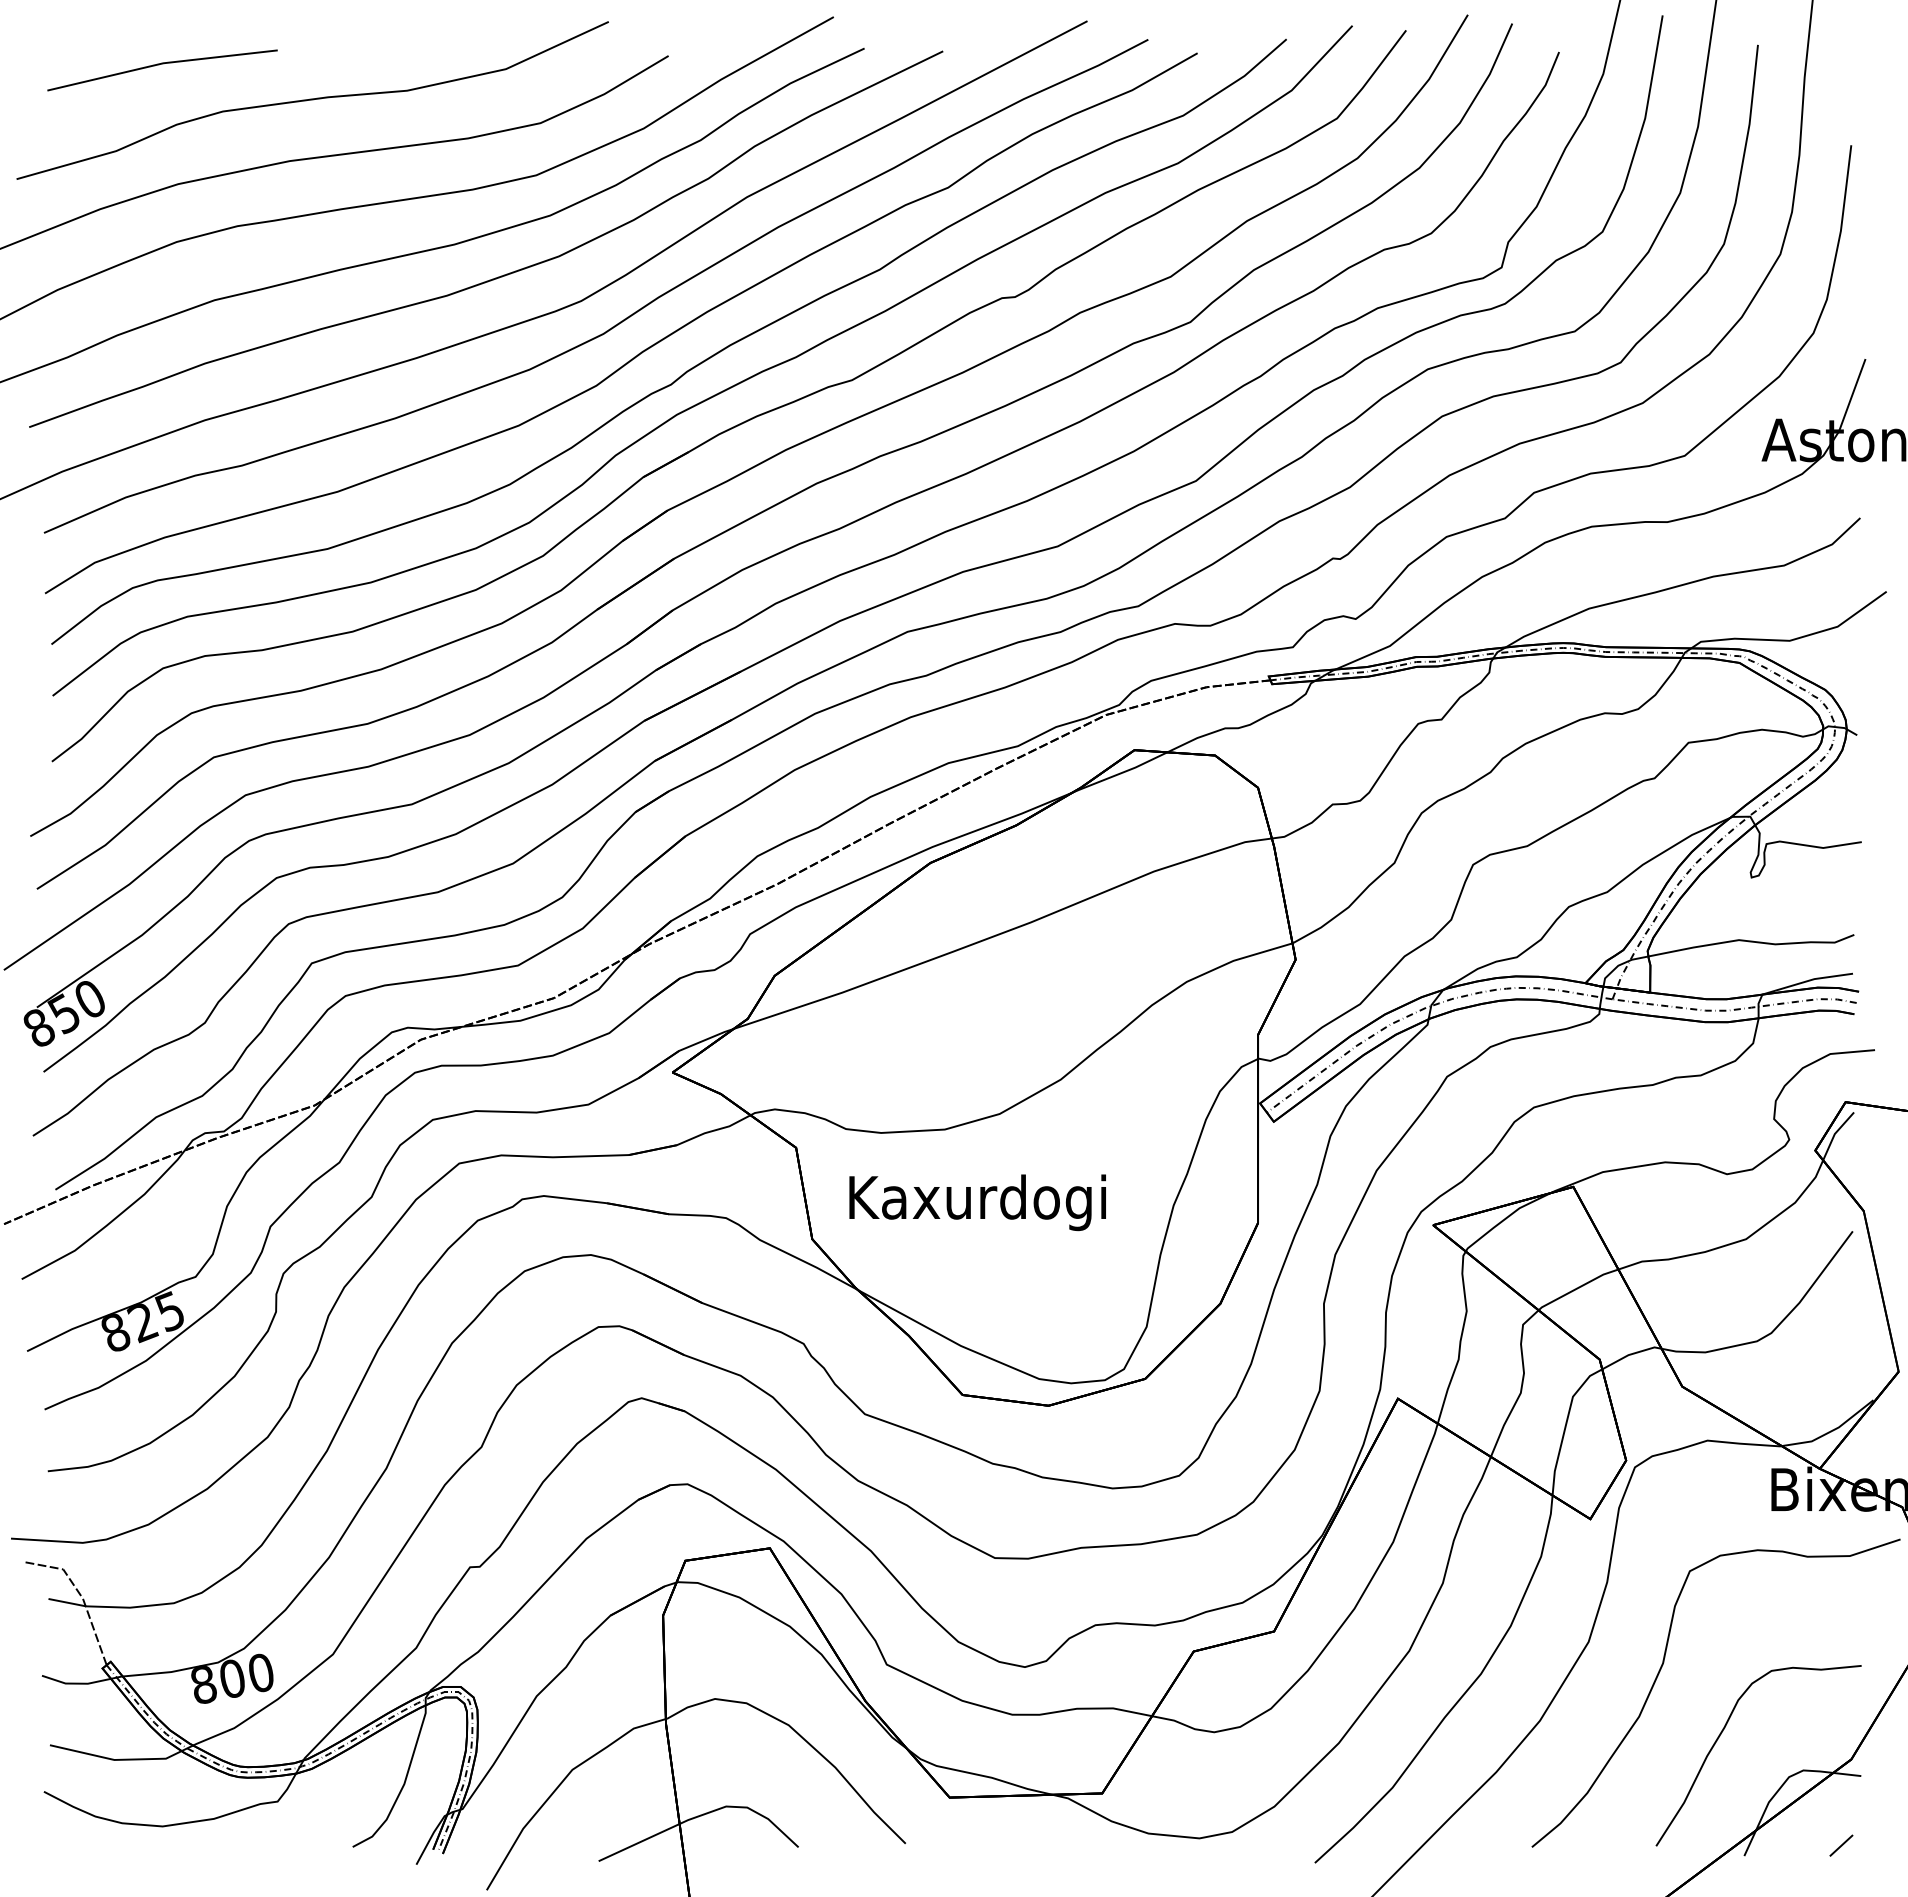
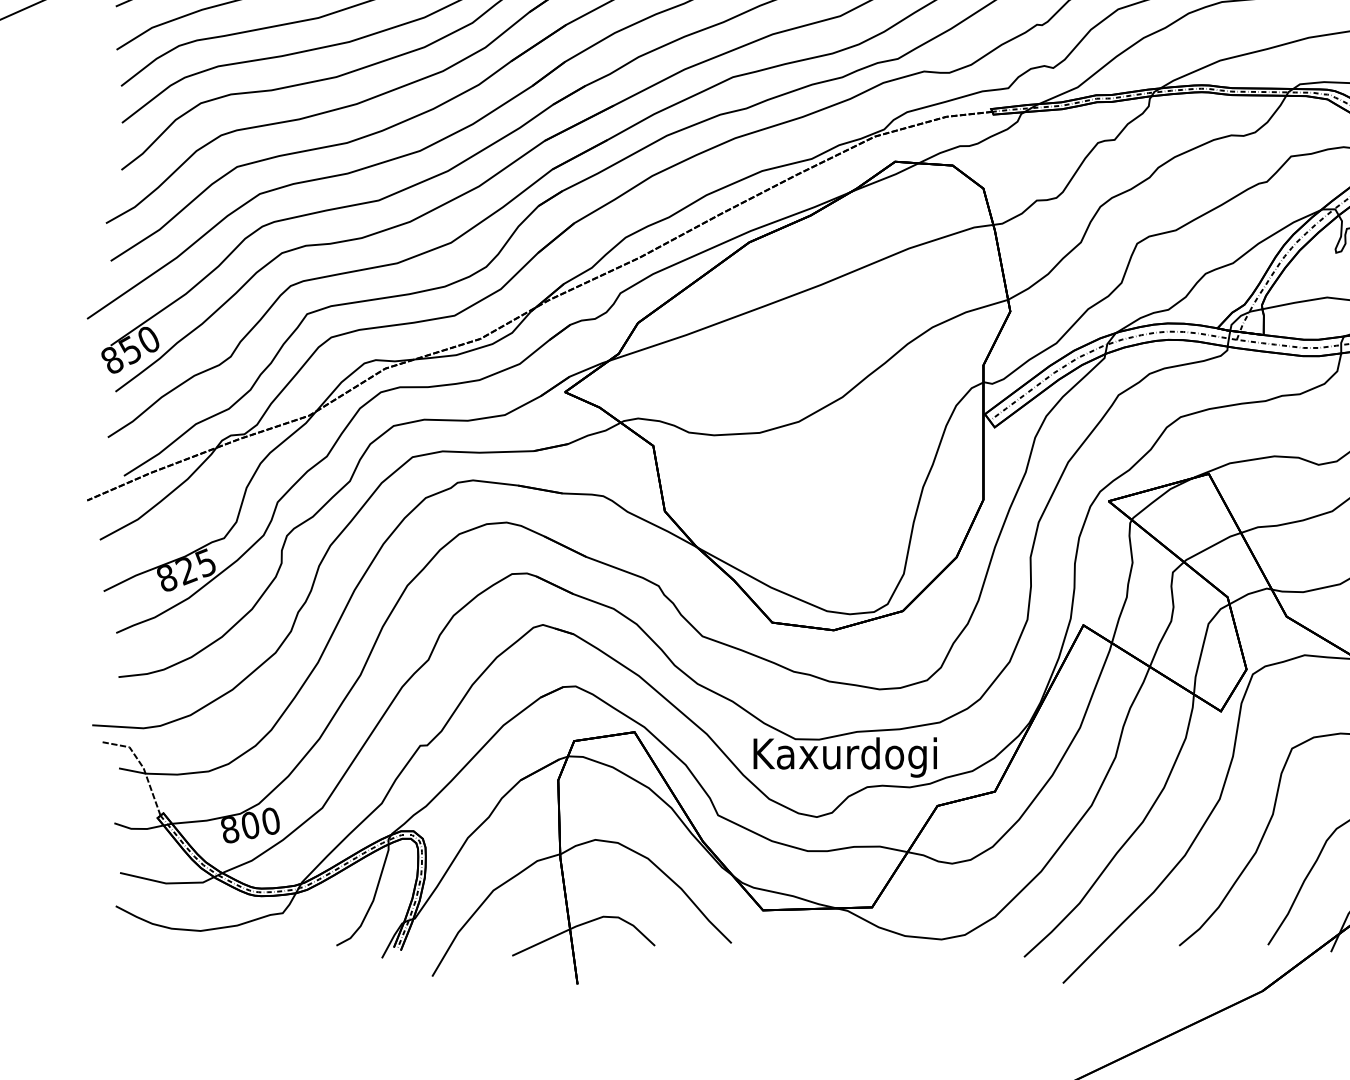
text: (977, 1202) -> (845, 757), moved

